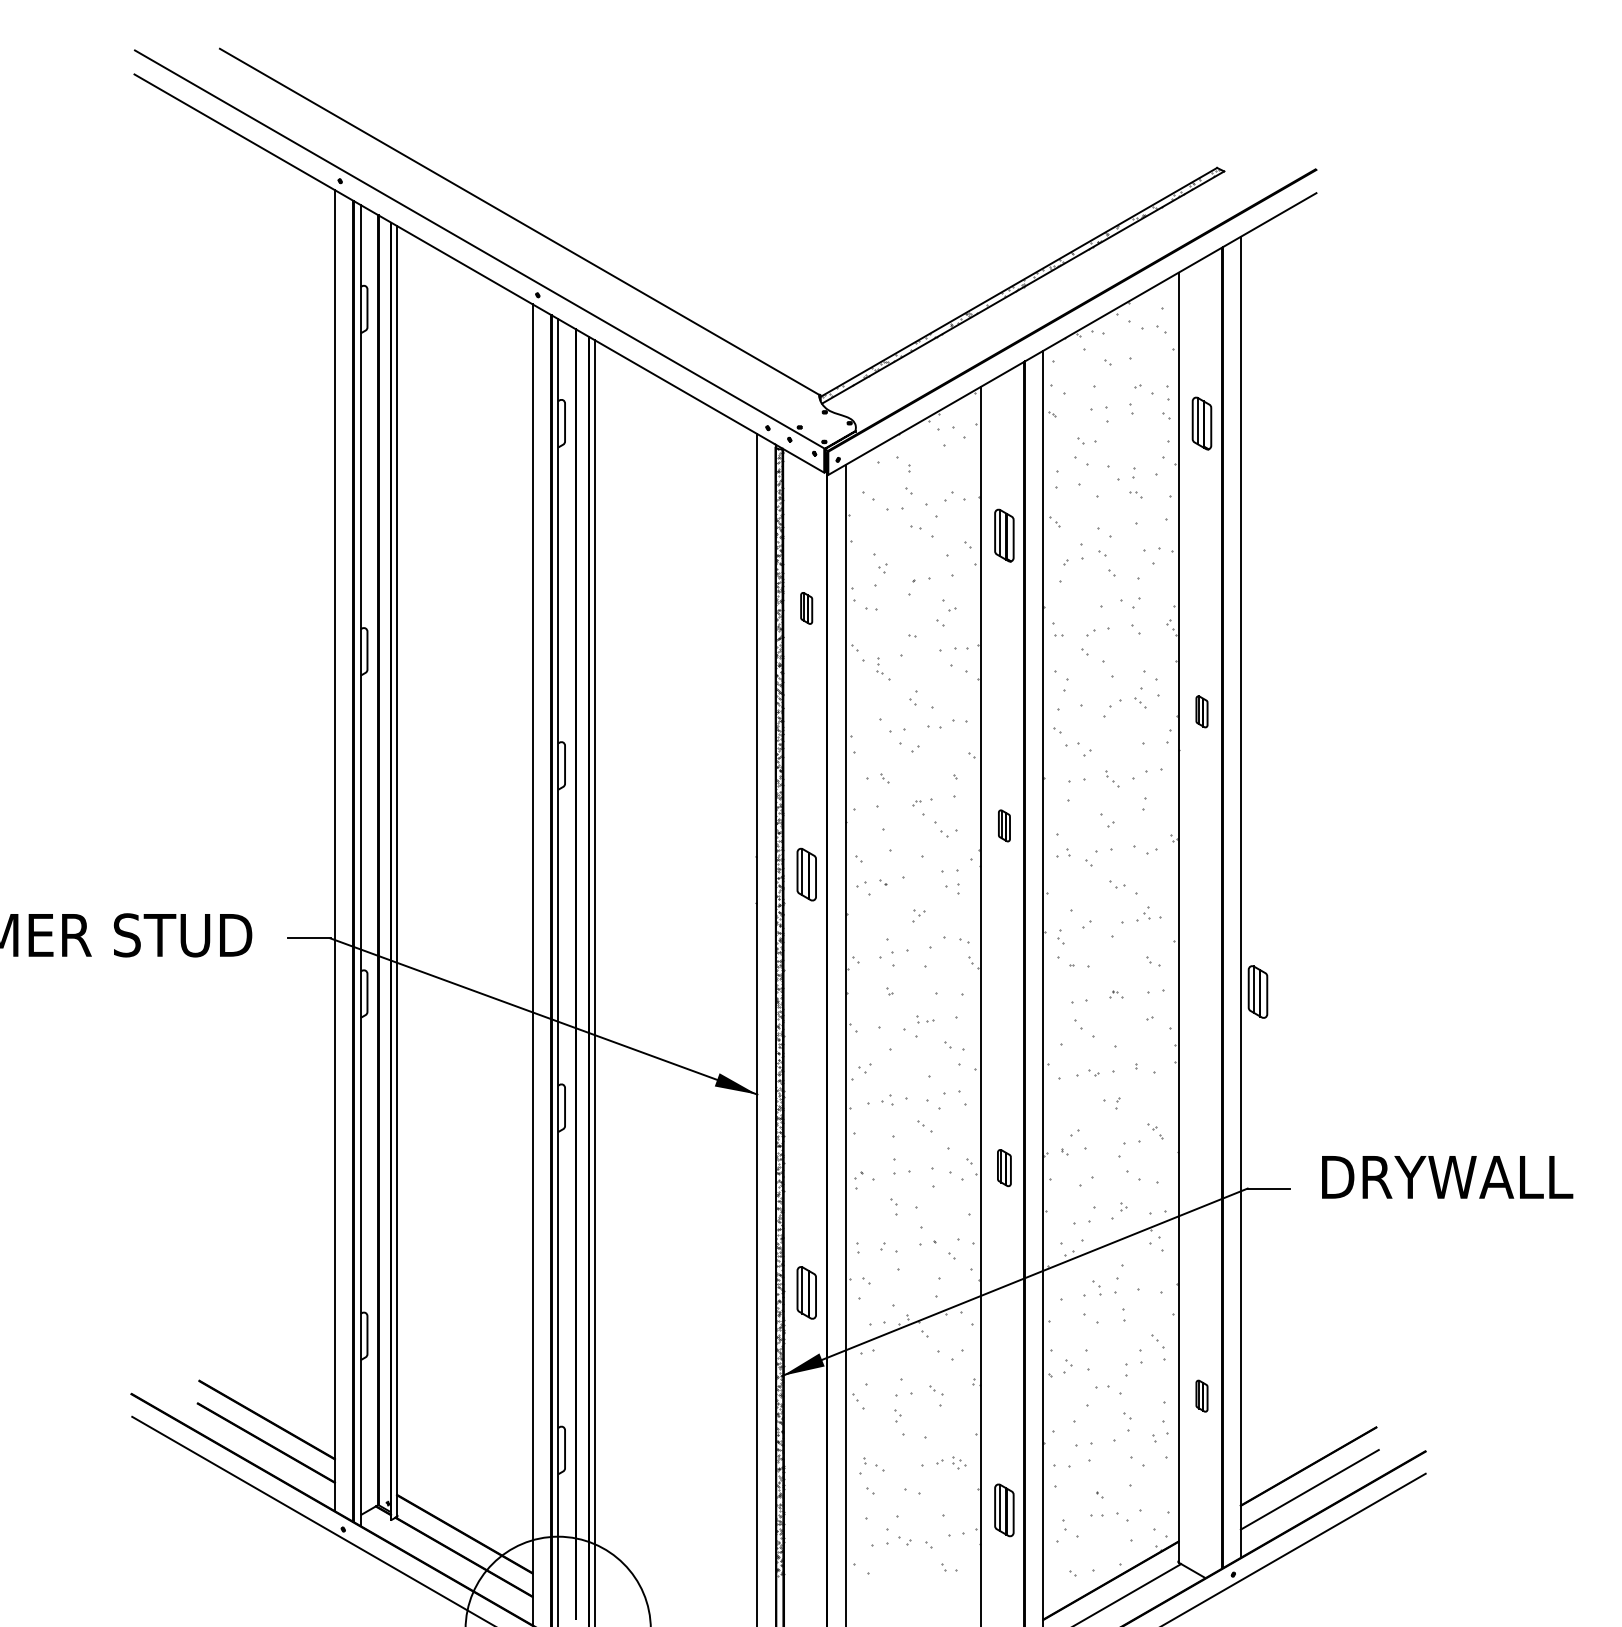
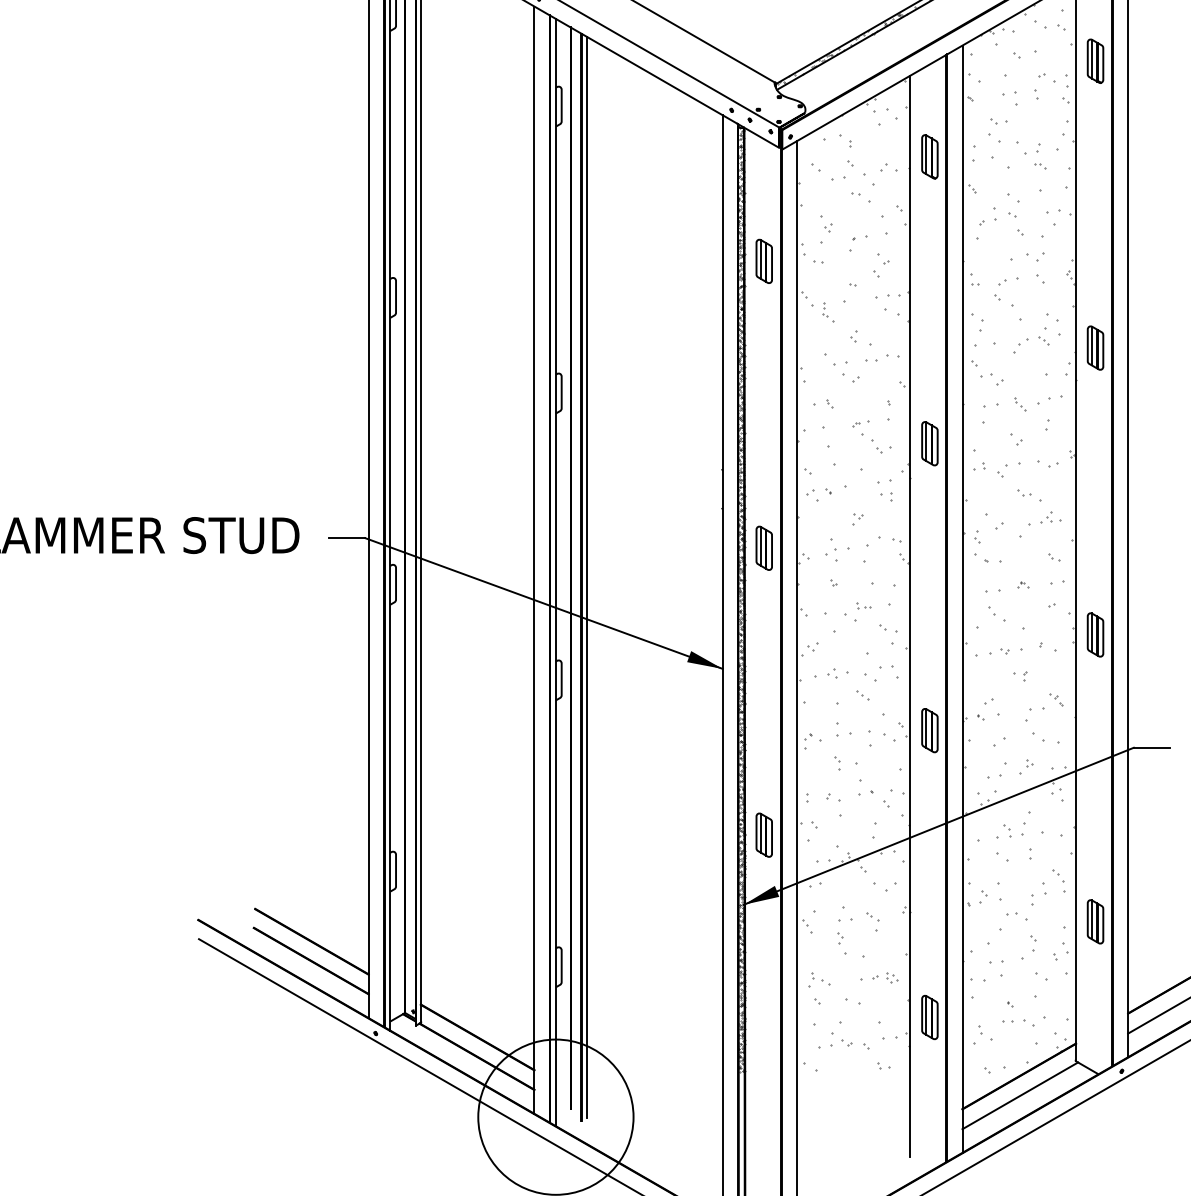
part: (1201, 423) -> (1095, 61), moved
part: (1004, 535) -> (930, 156), moved
part: (806, 608) -> (764, 261), size x1.67
part: (1201, 711) -> (1095, 347), size x1.67
part: (1004, 825) -> (930, 443), size x1.67
part: (806, 874) -> (764, 548), moved
part: (1257, 991) -> (1095, 634), moved
part: (1004, 1167) -> (930, 730), size x1.43
part: (1201, 1395) -> (1095, 921), size x1.67

